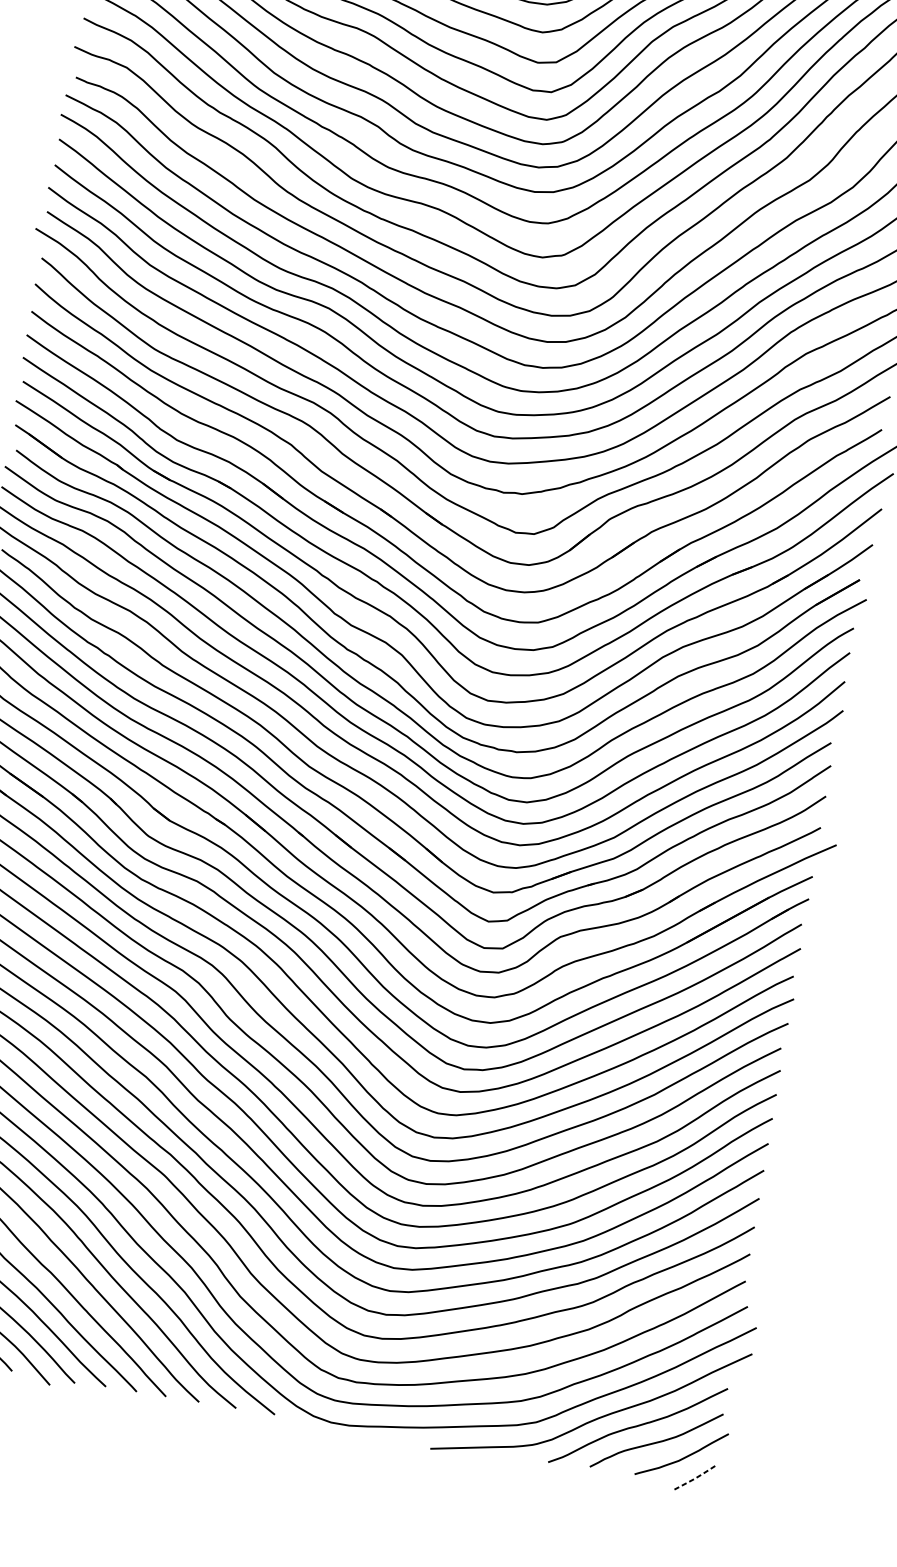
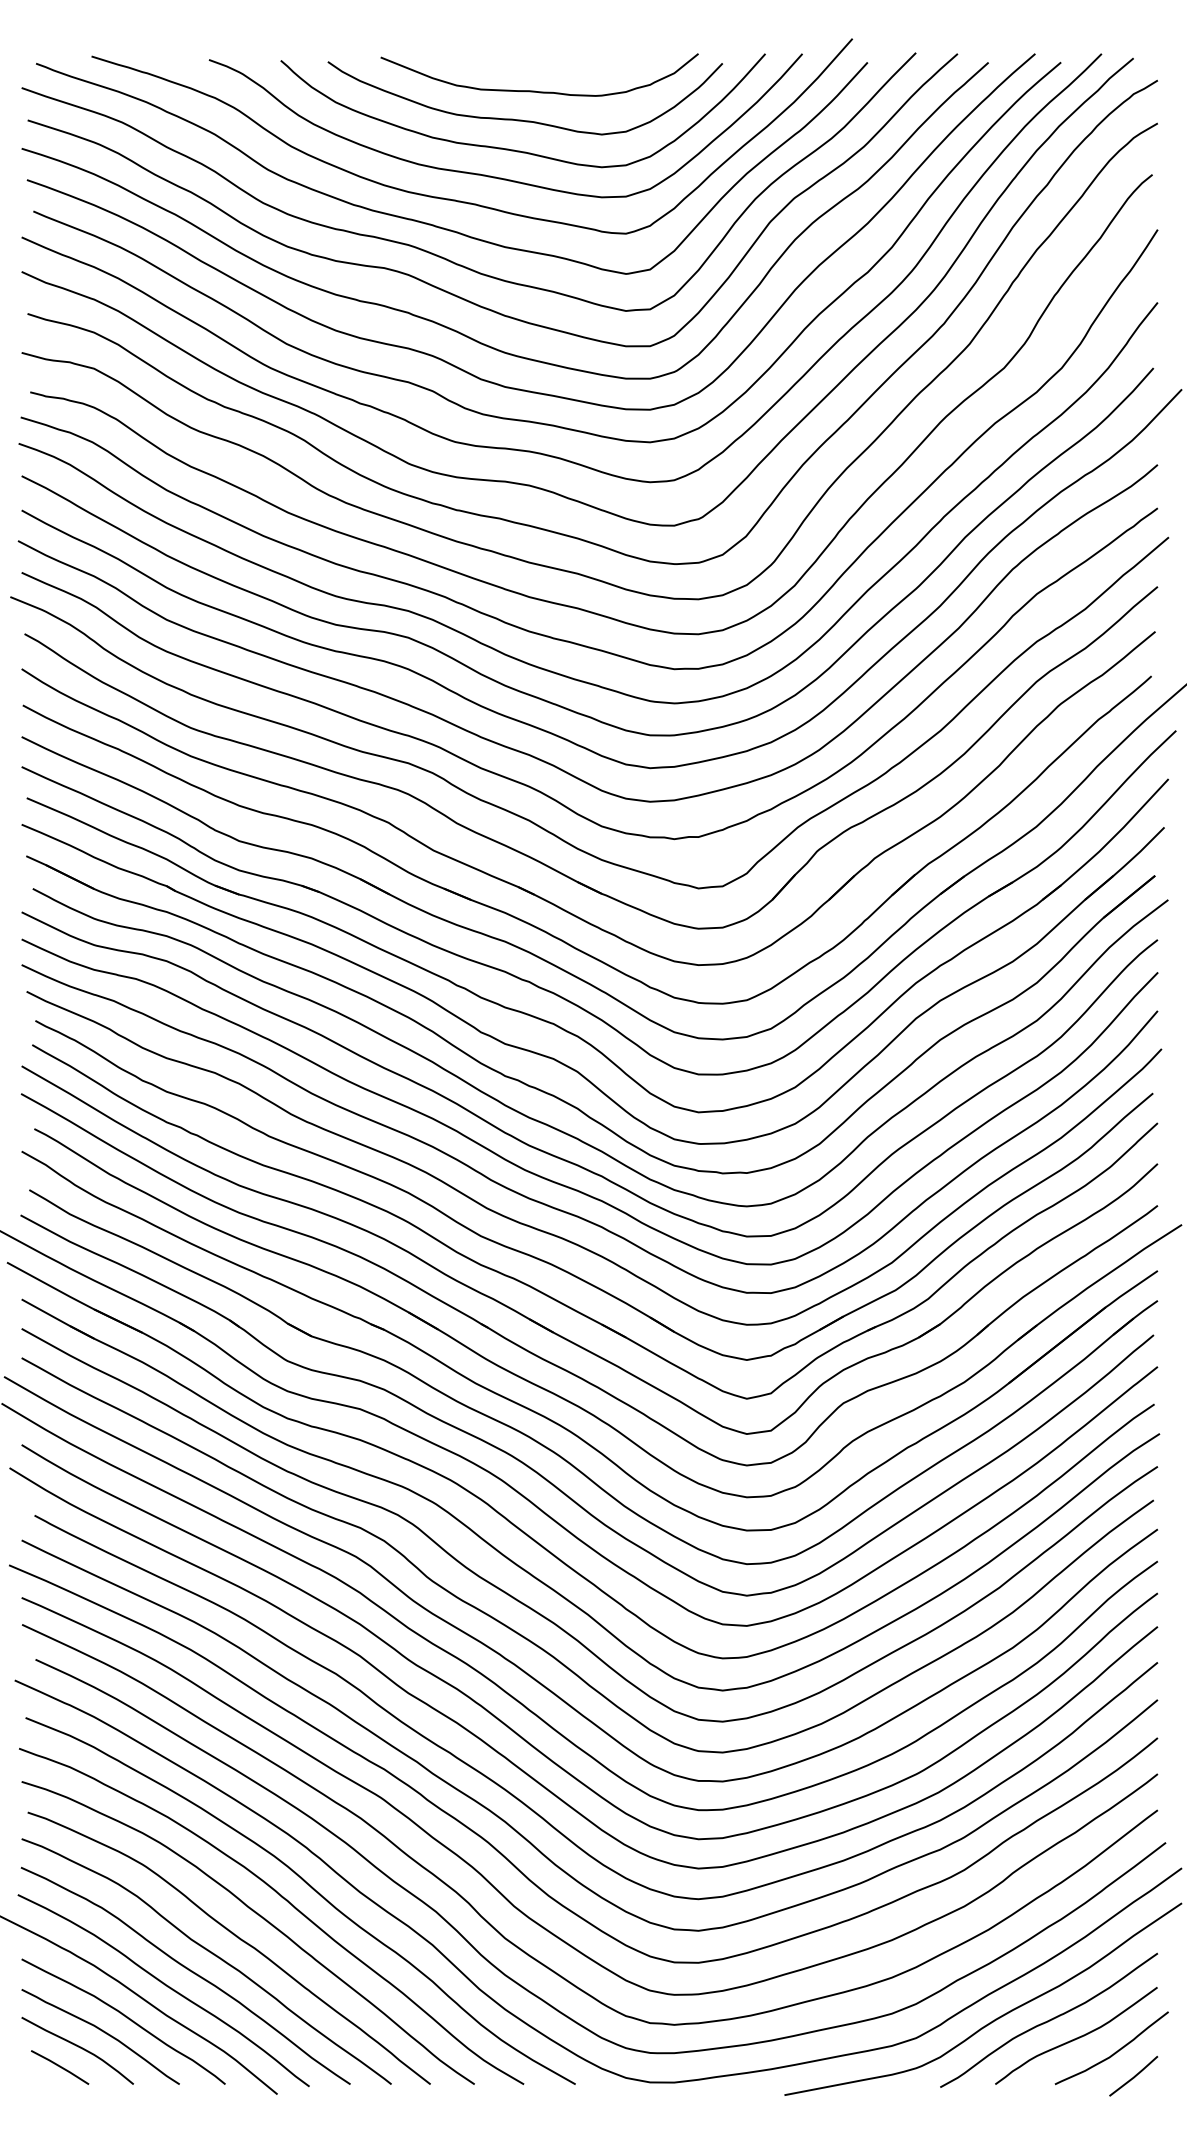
line: (695, 1478) -> (1134, 2077), dashed -> solid

